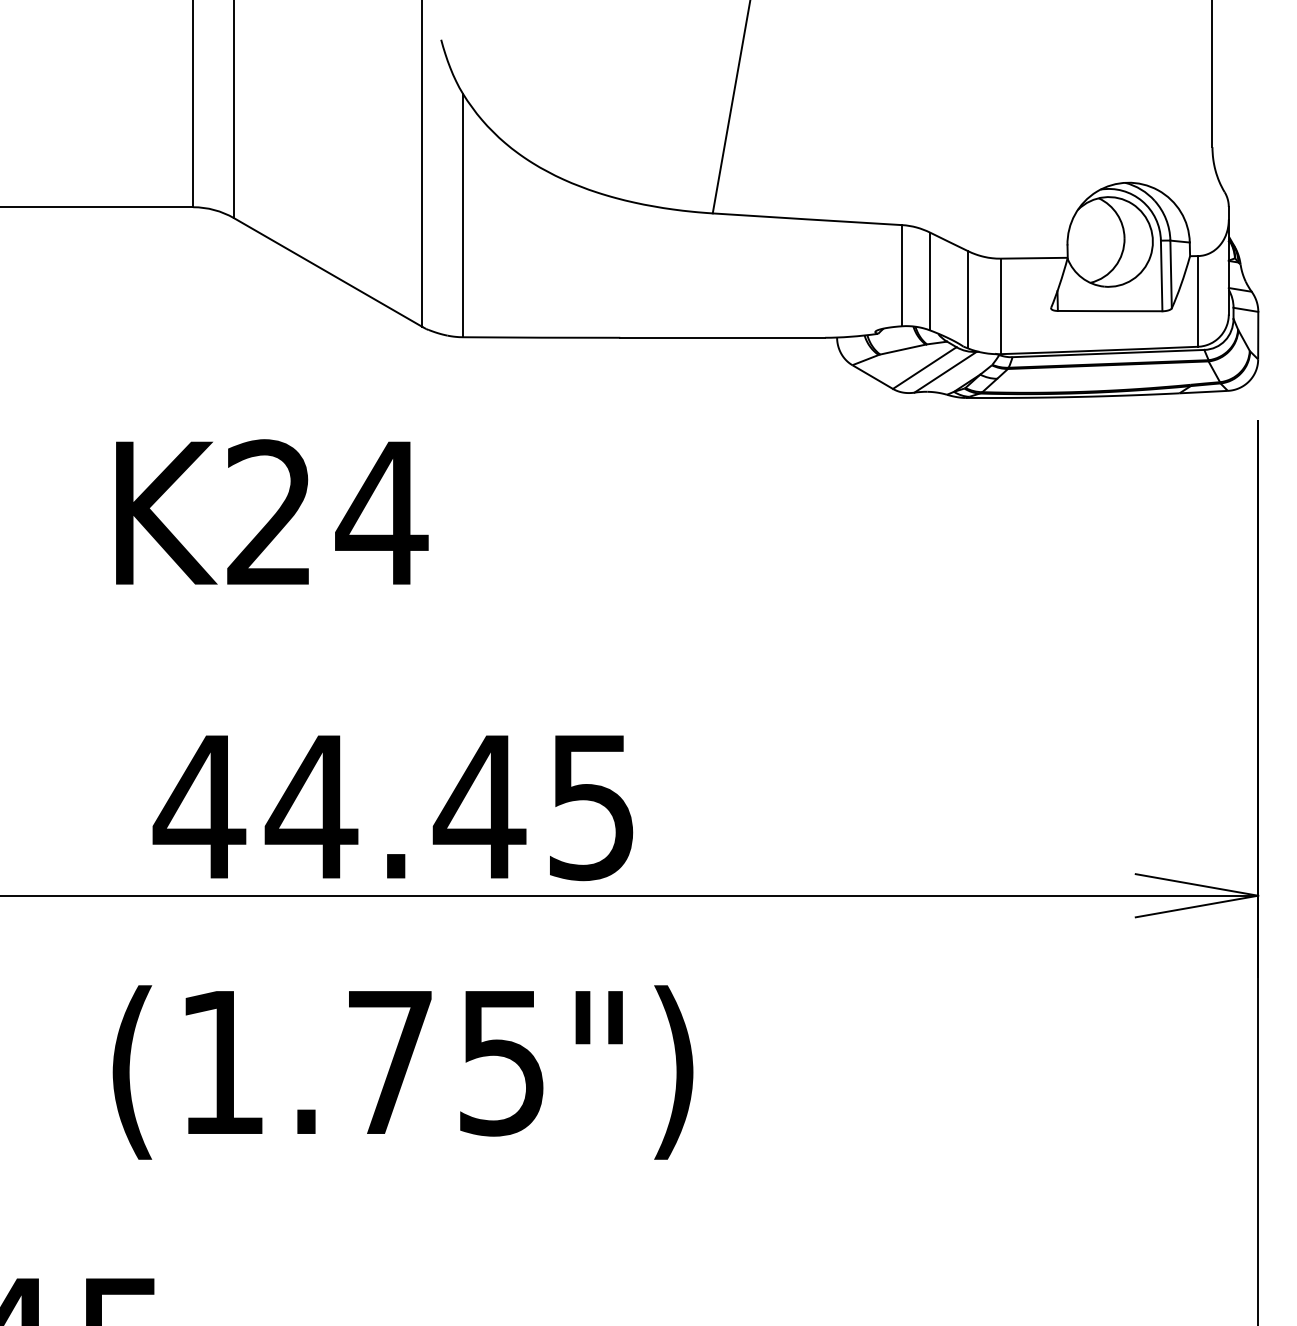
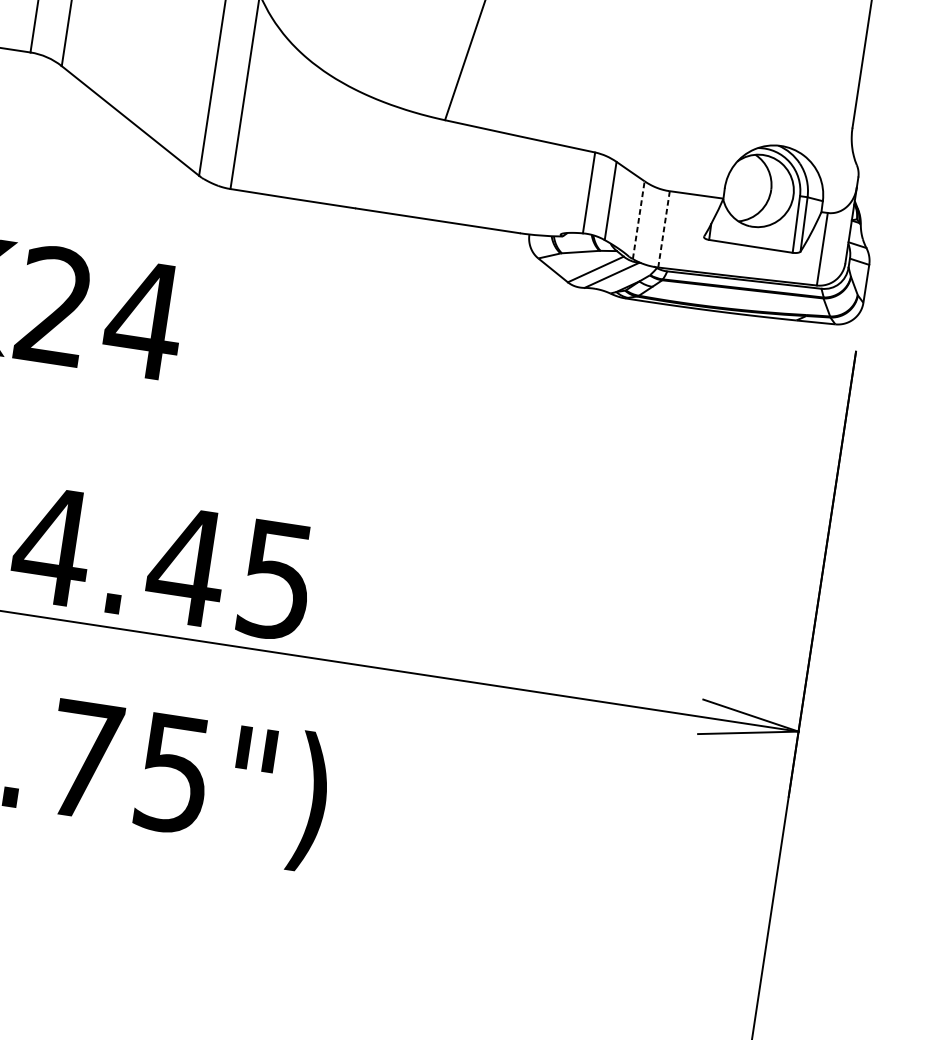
line: (968, 299) -> (639, 219), solid -> dashed
line: (1000, 306) -> (663, 229), solid -> dashed

